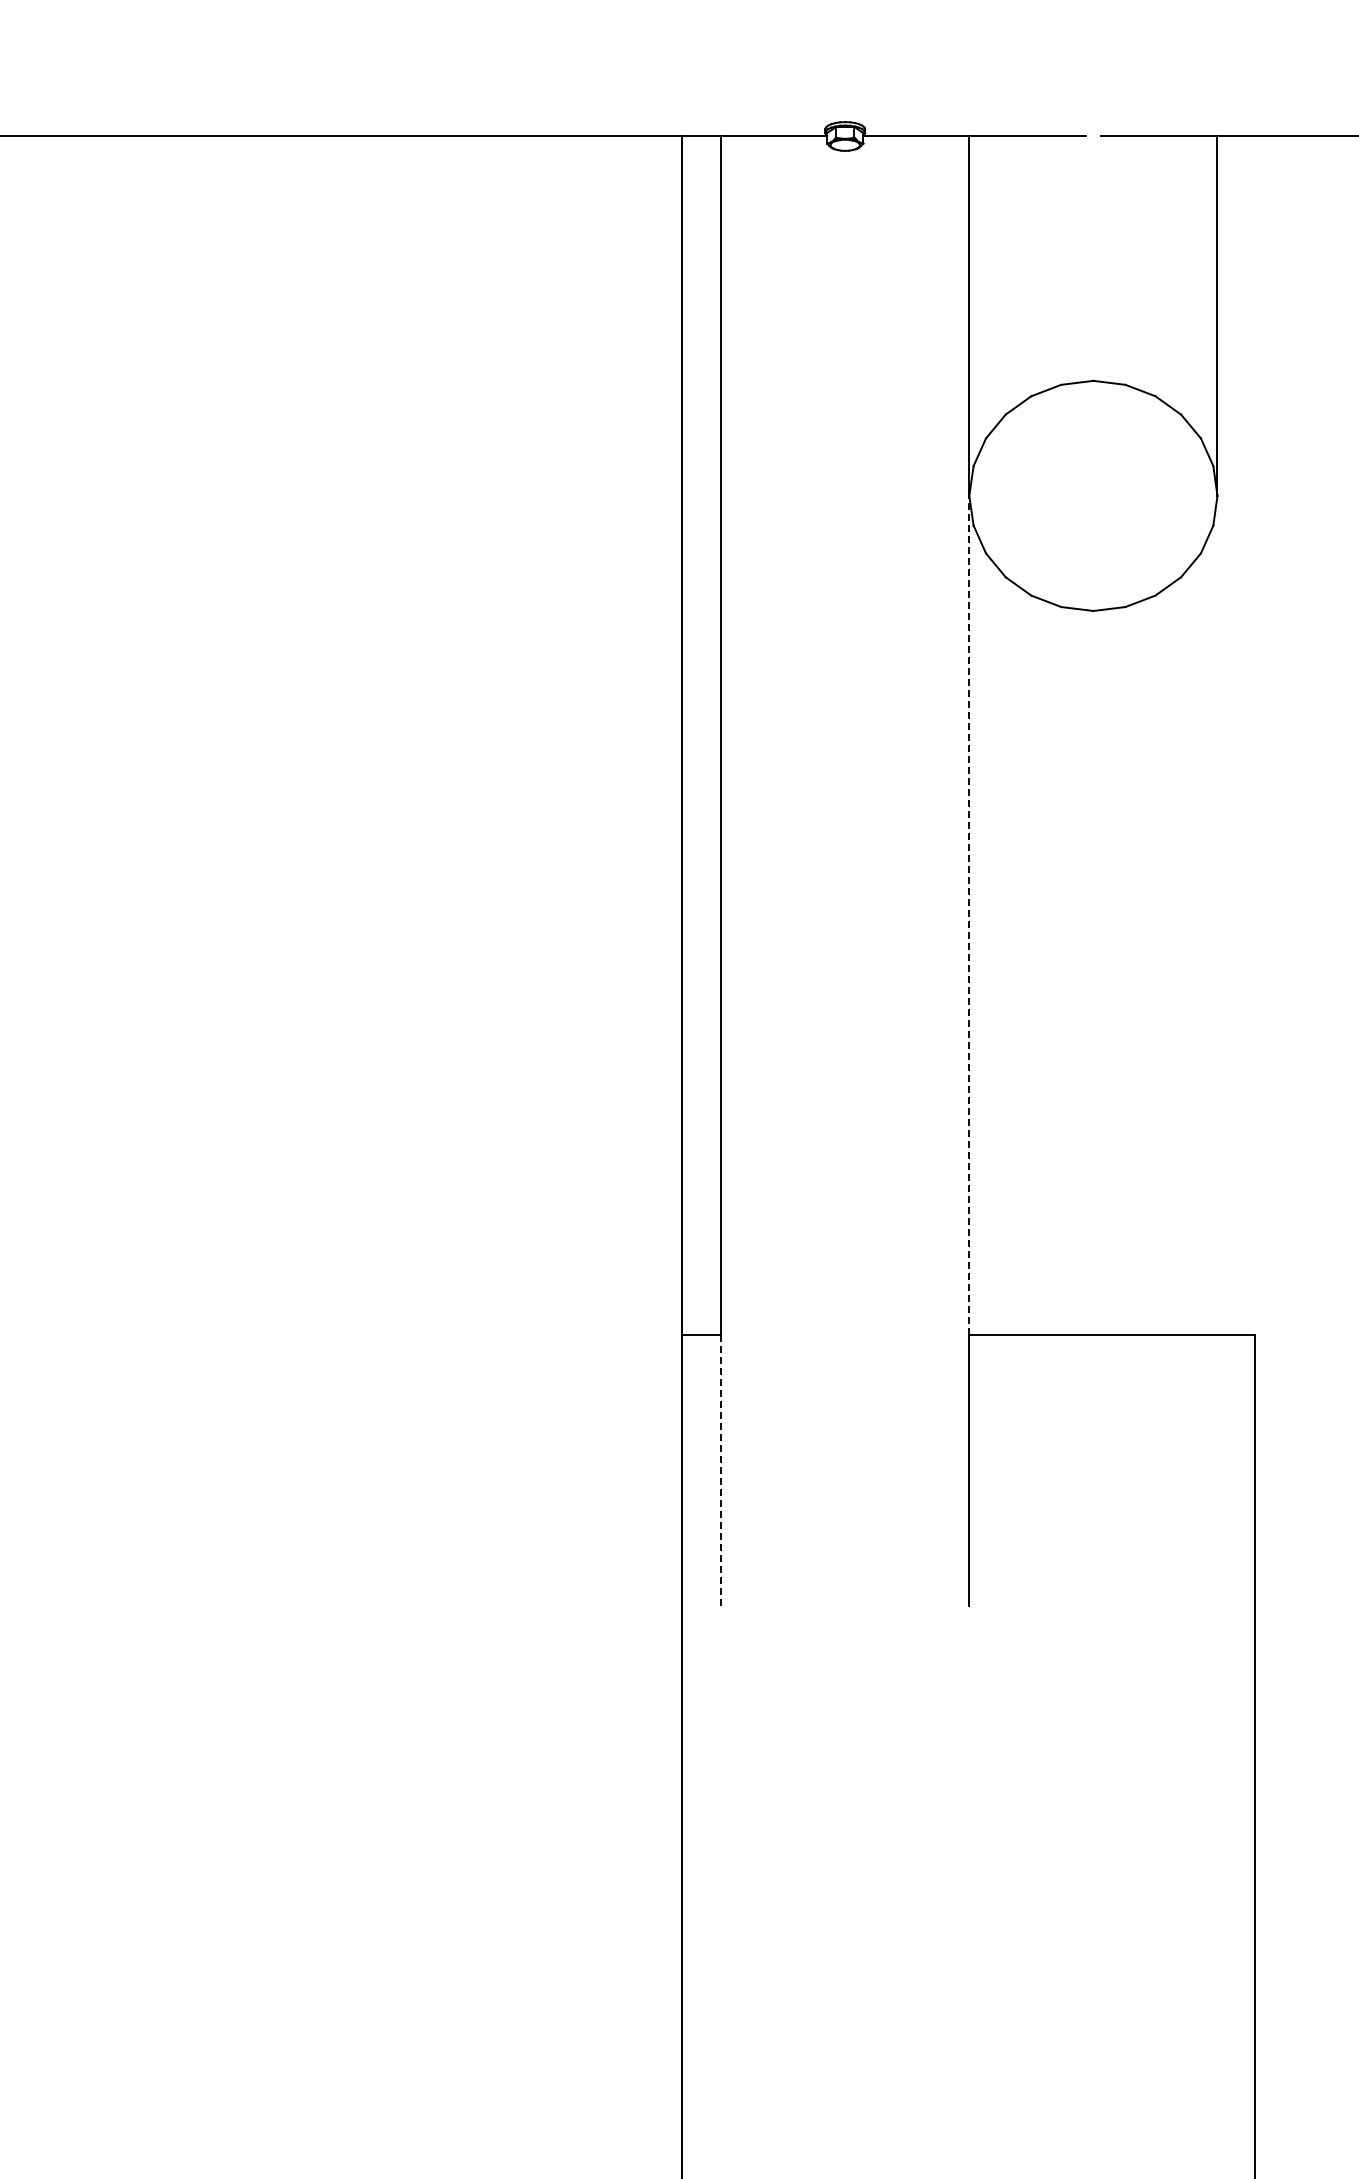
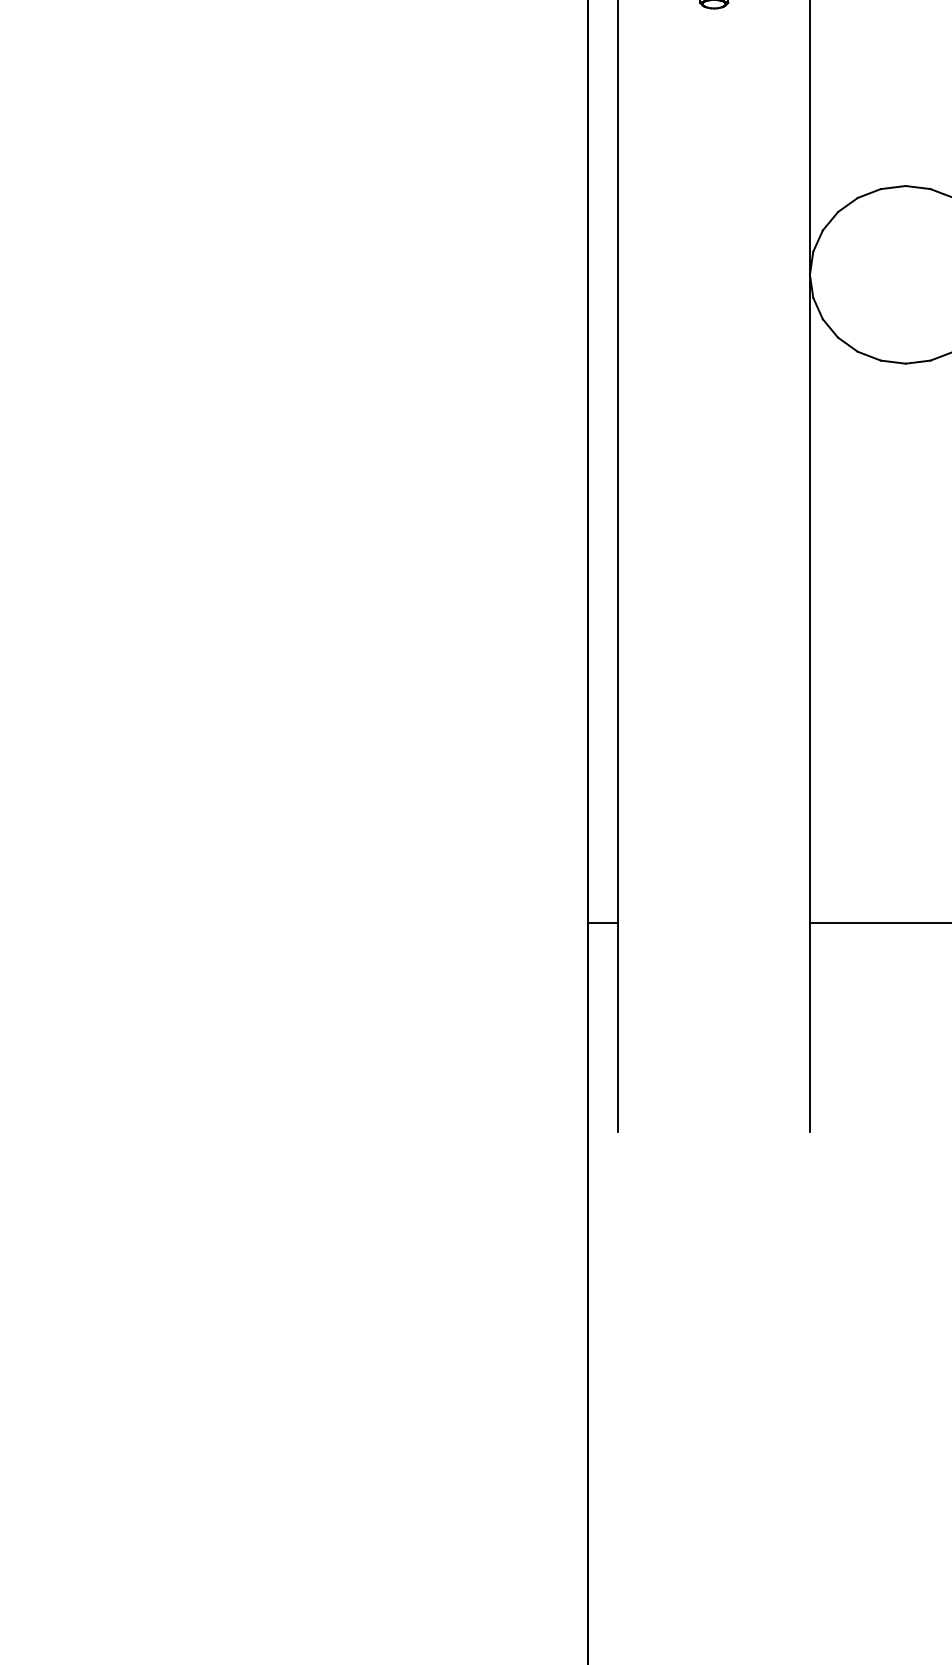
line: (969, 915) -> (810, 598), dashed -> solid
line: (721, 1470) -> (618, 1027), dashed -> solid

